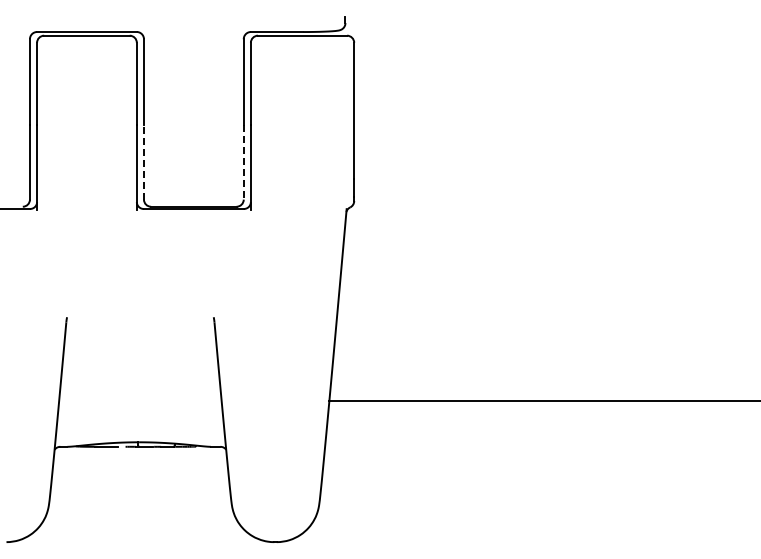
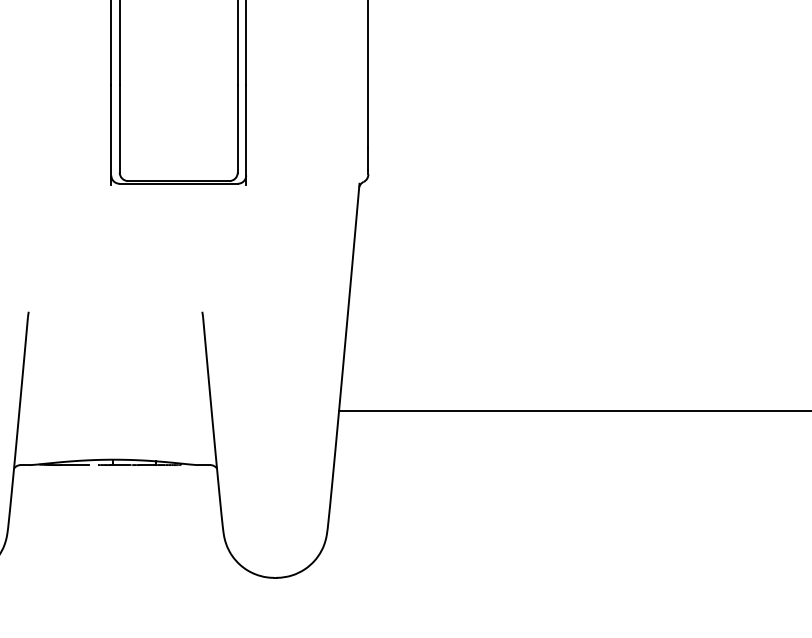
line: (143, 161) -> (119, 127), dashed -> solid
line: (243, 162) -> (237, 128), dashed -> solid

